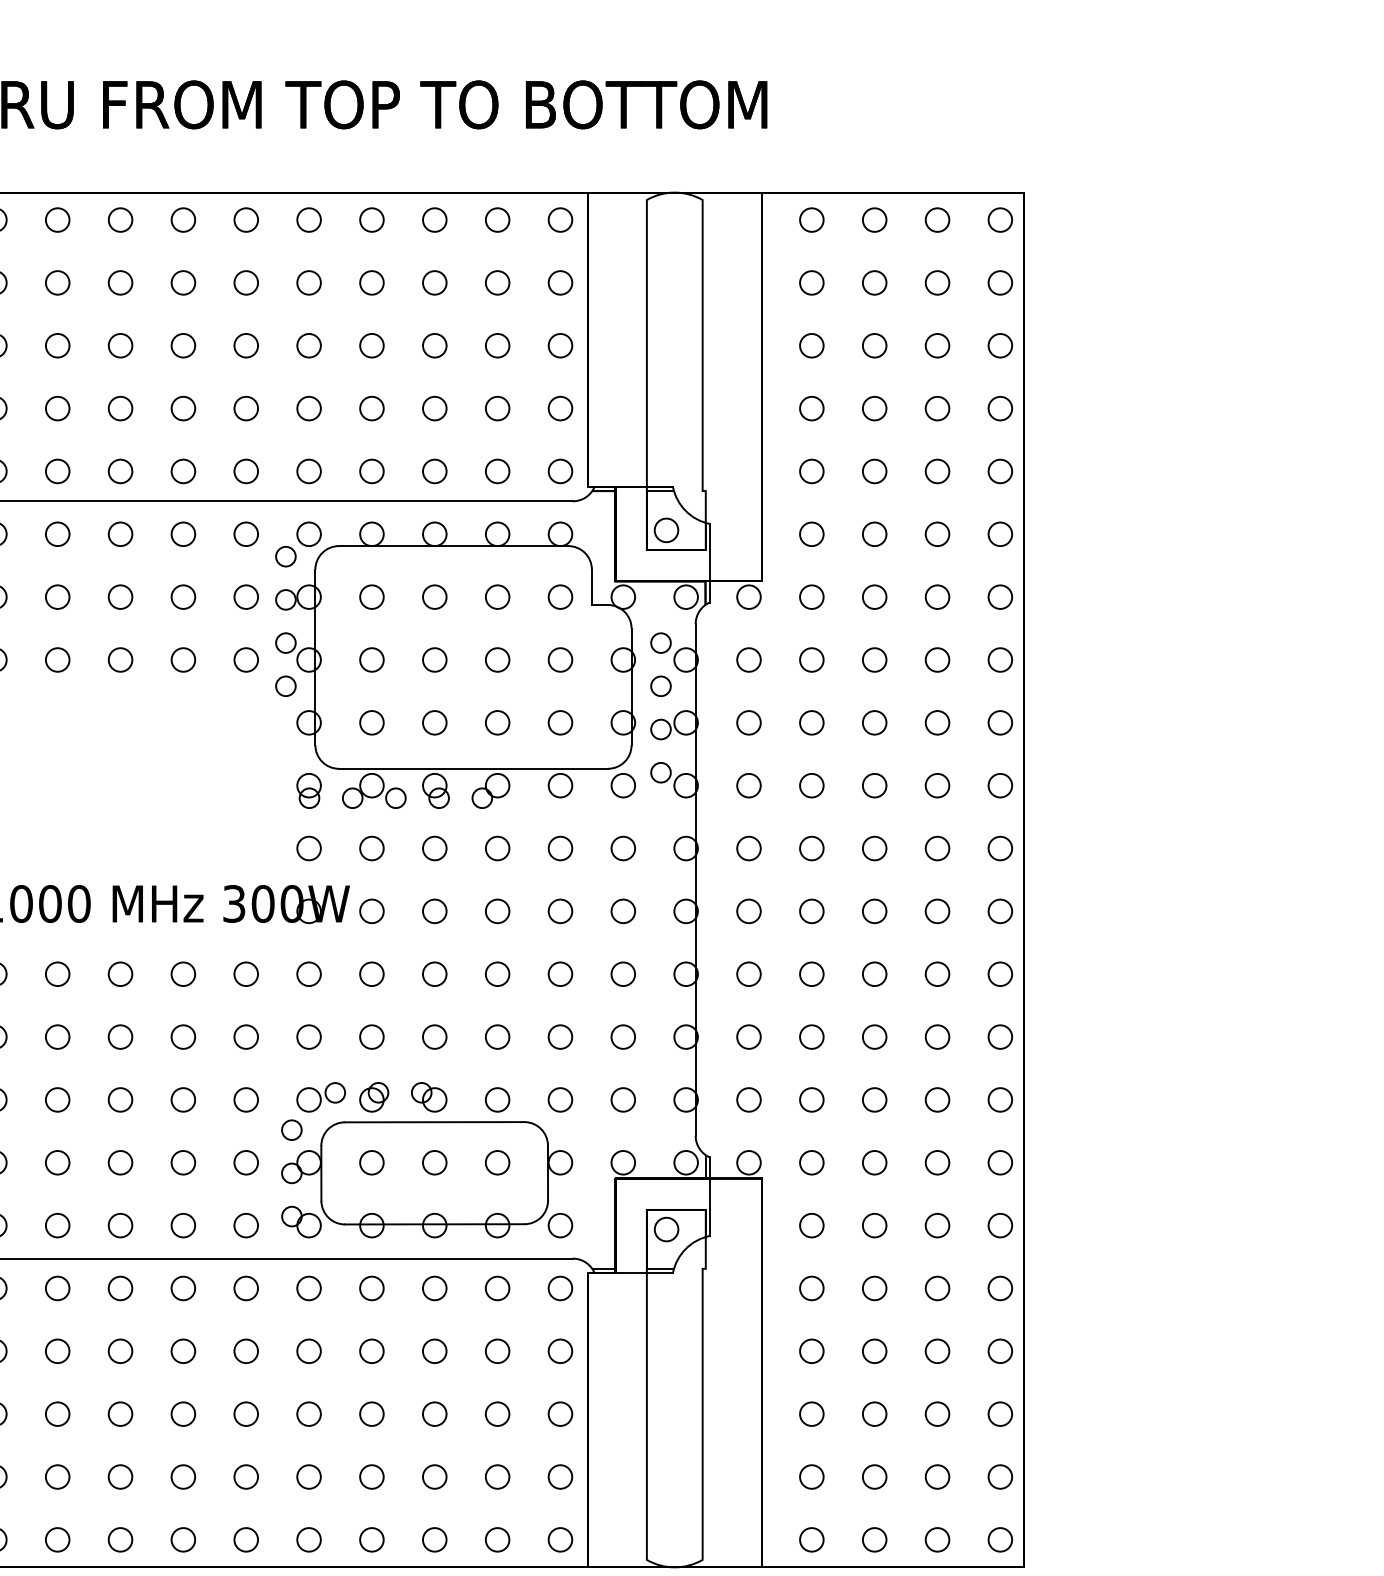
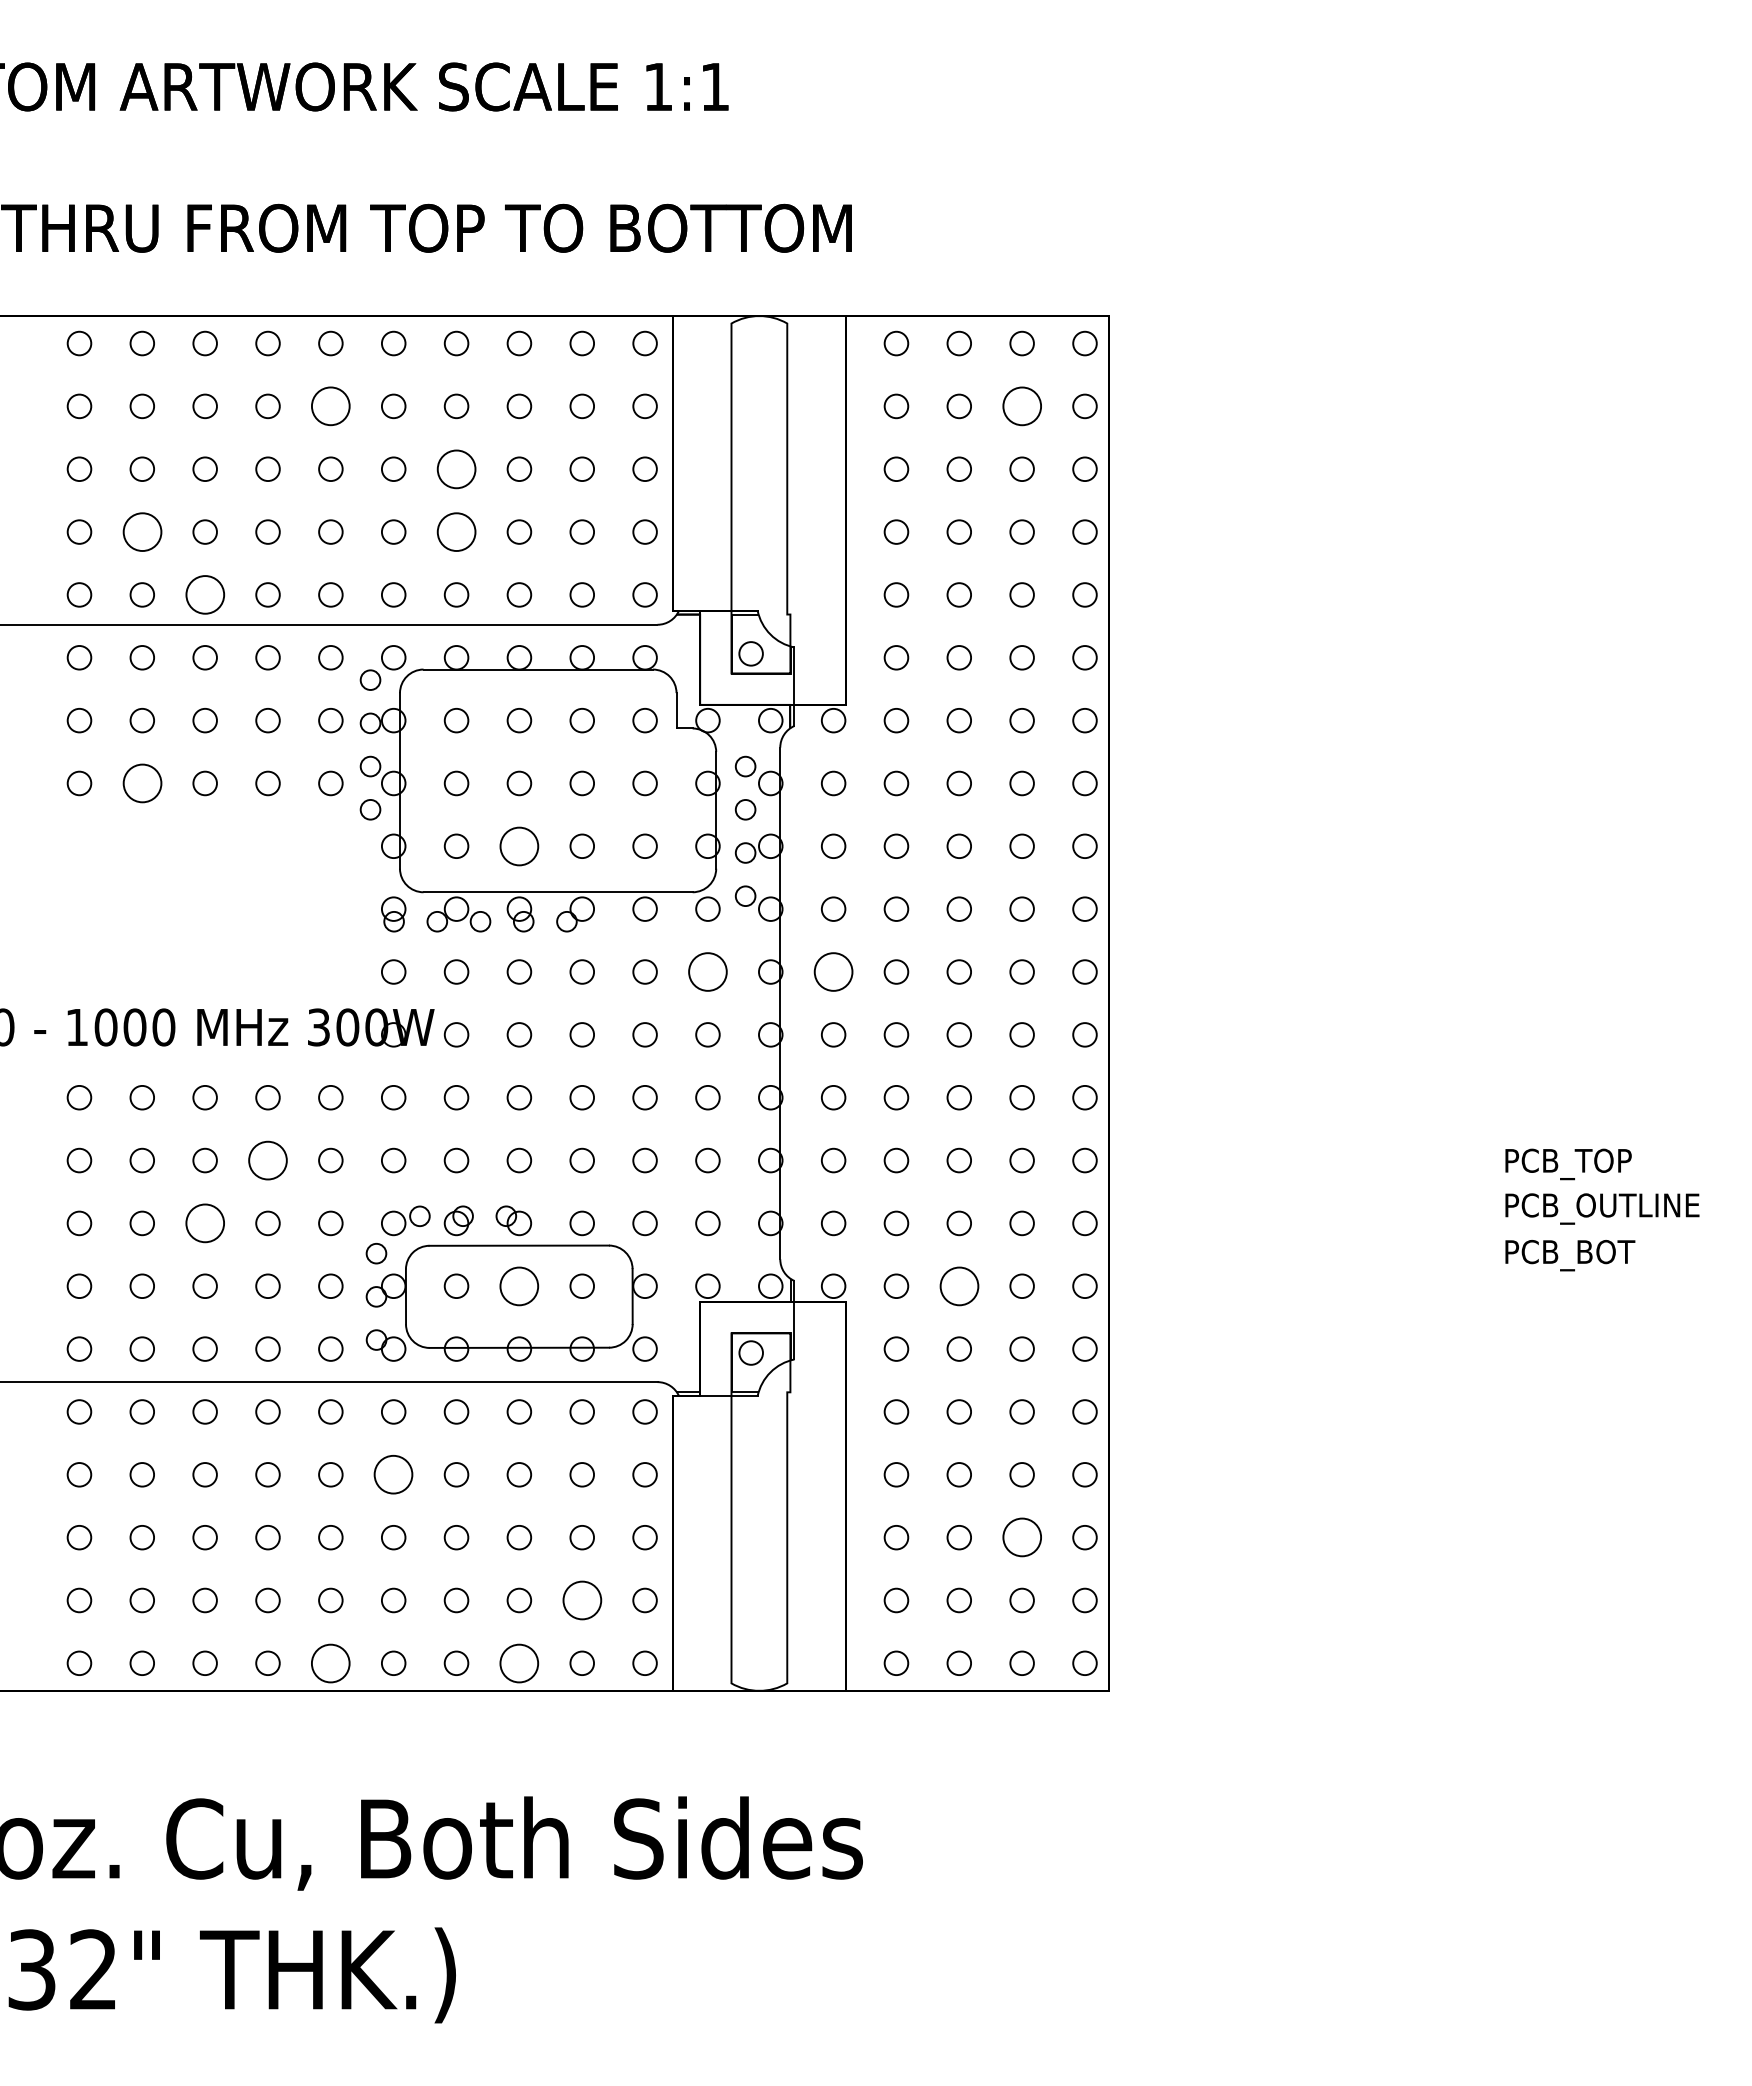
circle: (245, 283) -> (330, 406), size x1.6
circle: (936, 283) -> (1021, 406), size x1.6
circle: (371, 345) -> (456, 468), size x1.6
circle: (56, 408) -> (141, 531), size x1.6
circle: (371, 408) -> (456, 531), size x1.6
circle: (119, 471) -> (204, 594), size x1.6
circle: (56, 660) -> (141, 783), size x1.6
circle: (434, 722) -> (519, 845), size x1.6
circle: (622, 848) -> (707, 971), size x1.6
circle: (748, 848) -> (833, 971), size x1.6
circle: (182, 1037) -> (267, 1160), size x1.6
circle: (119, 1100) -> (204, 1223), size x1.6
circle: (434, 1162) -> (519, 1285), size x1.6
circle: (873, 1162) -> (958, 1285), size x1.6
circle: (308, 1351) -> (393, 1474), size x1.6
circle: (936, 1414) -> (1021, 1537), size x1.6
circle: (496, 1477) -> (581, 1600), size x1.6
circle: (245, 1539) -> (330, 1662), size x1.6
circle: (434, 1539) -> (519, 1662), size x1.6

